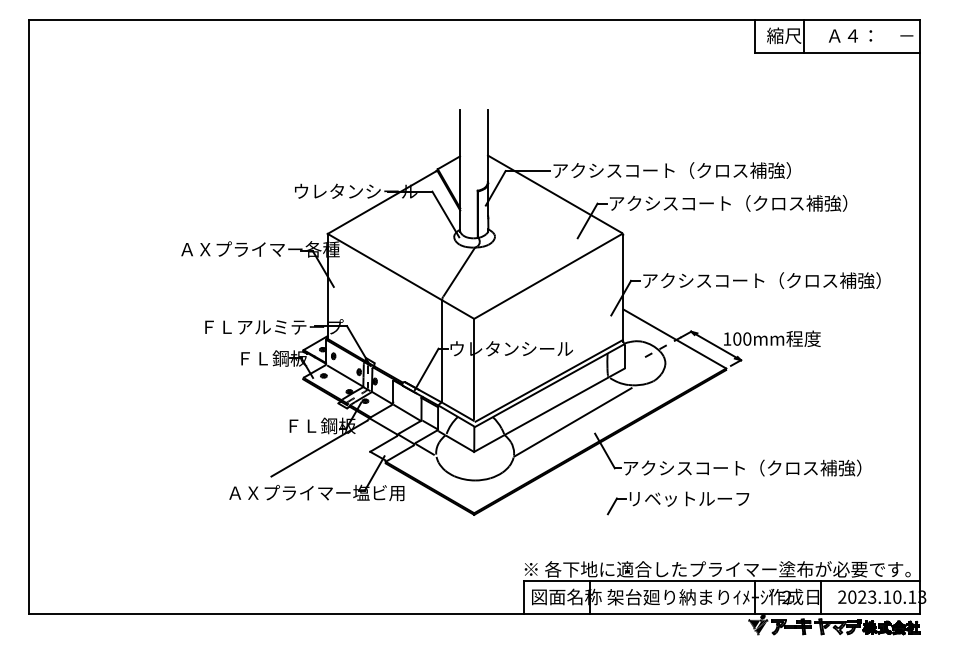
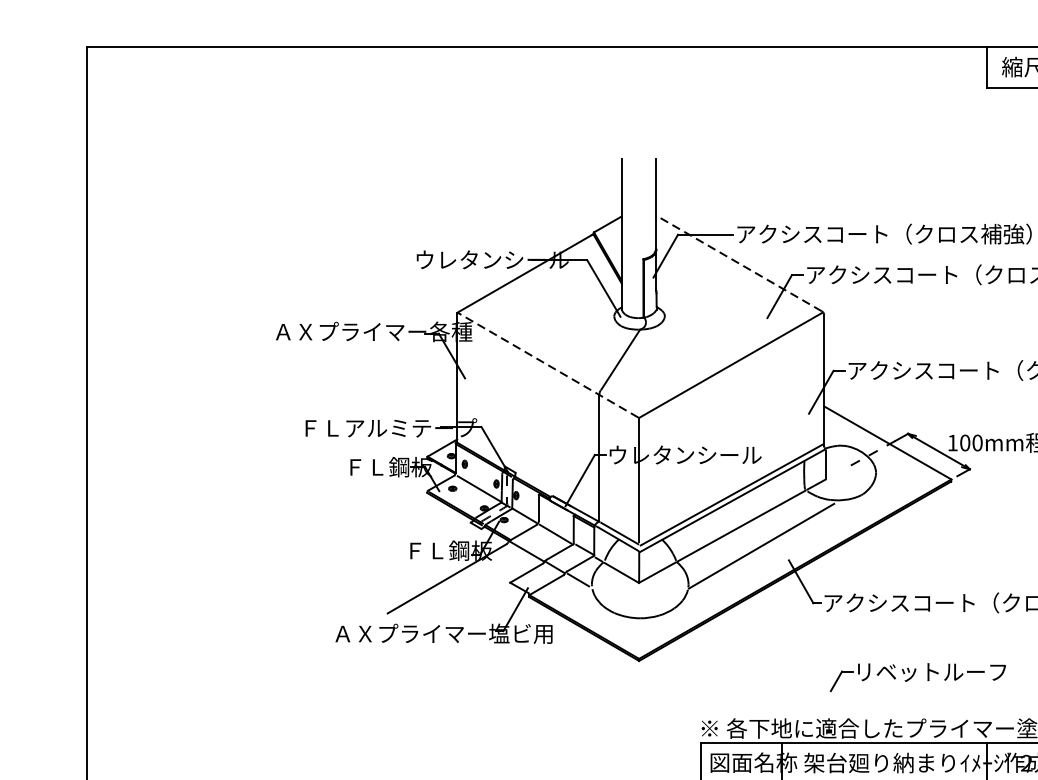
line: (554, 193) -> (738, 262), solid -> dashed
line: (400, 275) -> (547, 364), solid -> dashed
part: (677, 503) -> (917, 677), moved

